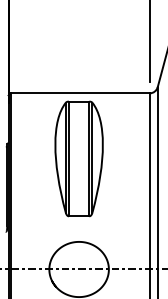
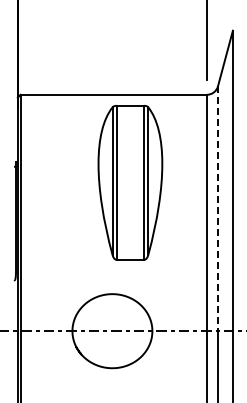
part: (79, 158) -> (130, 182), moved
line: (158, 178) -> (218, 209), solid -> dashed

